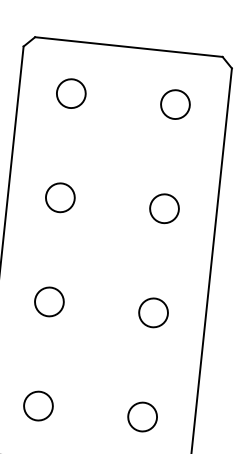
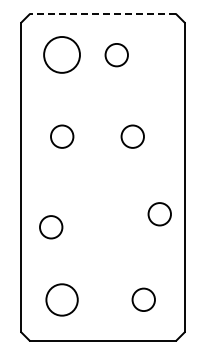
line: (128, 47) -> (102, 14), solid -> dashed
circle: (71, 94) -> (62, 55), size x1.6
circle: (175, 105) -> (116, 55), moved
circle: (164, 208) -> (132, 136), moved
circle: (49, 302) -> (51, 227), moved
circle: (153, 313) -> (159, 214), moved
circle: (38, 405) -> (62, 299), size x1.4

